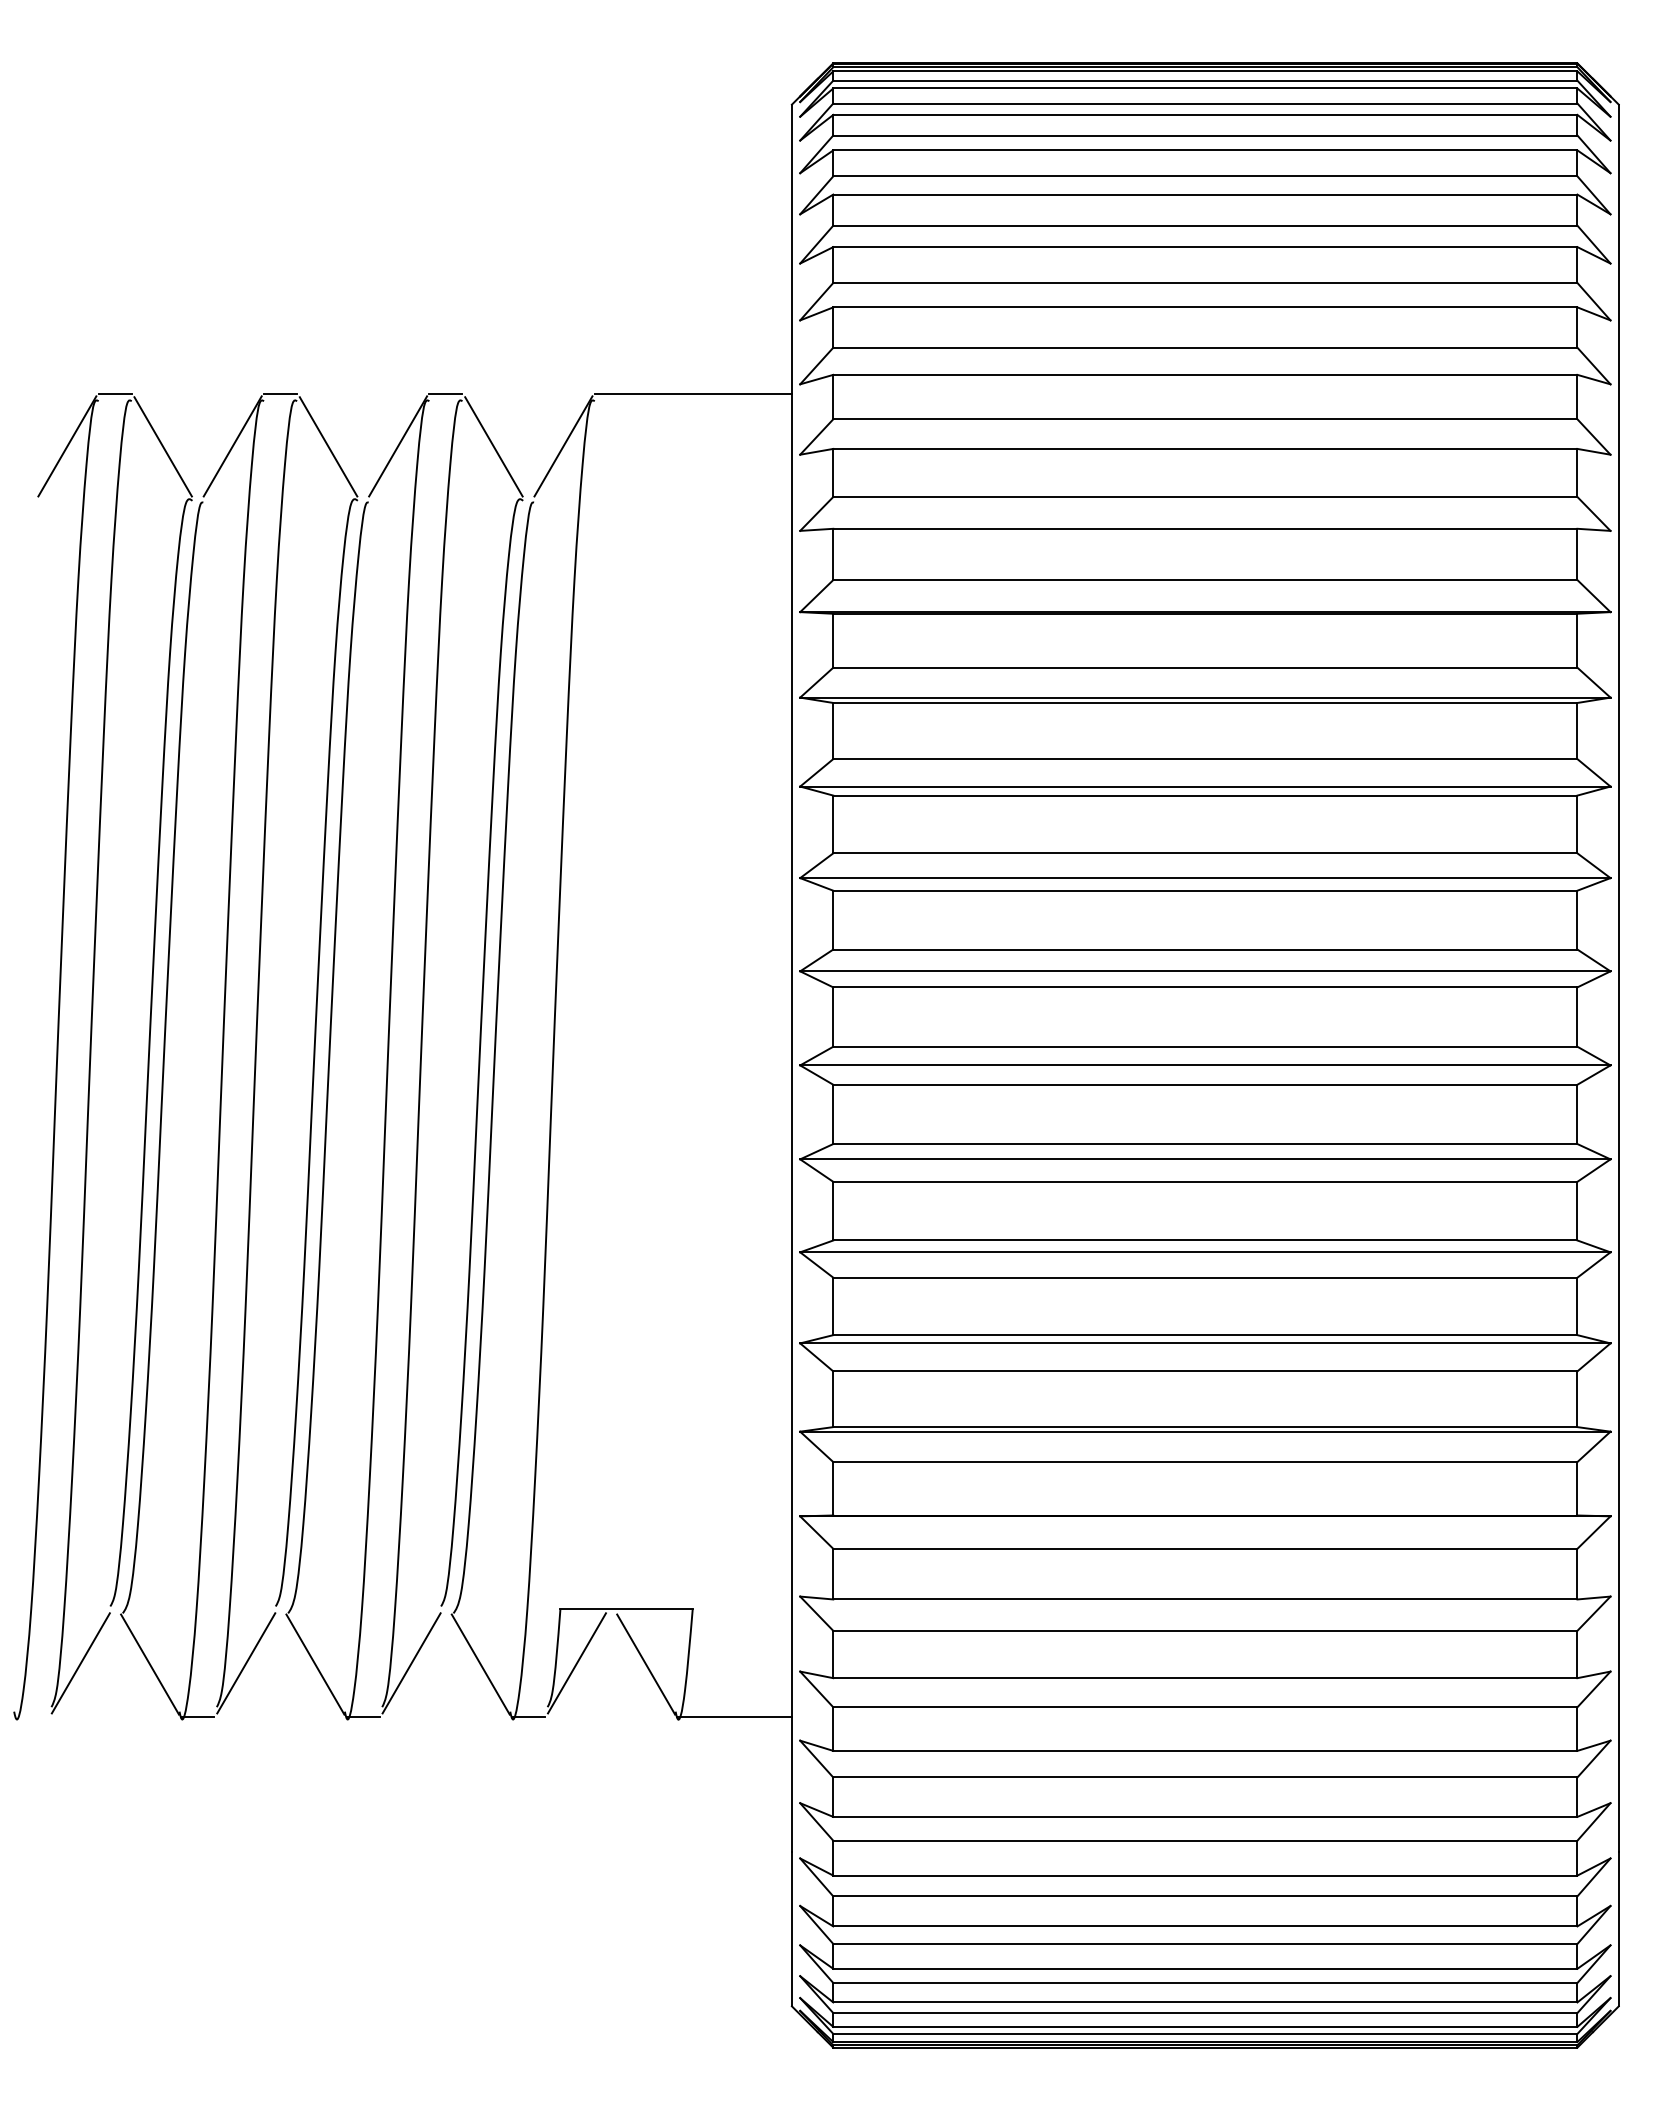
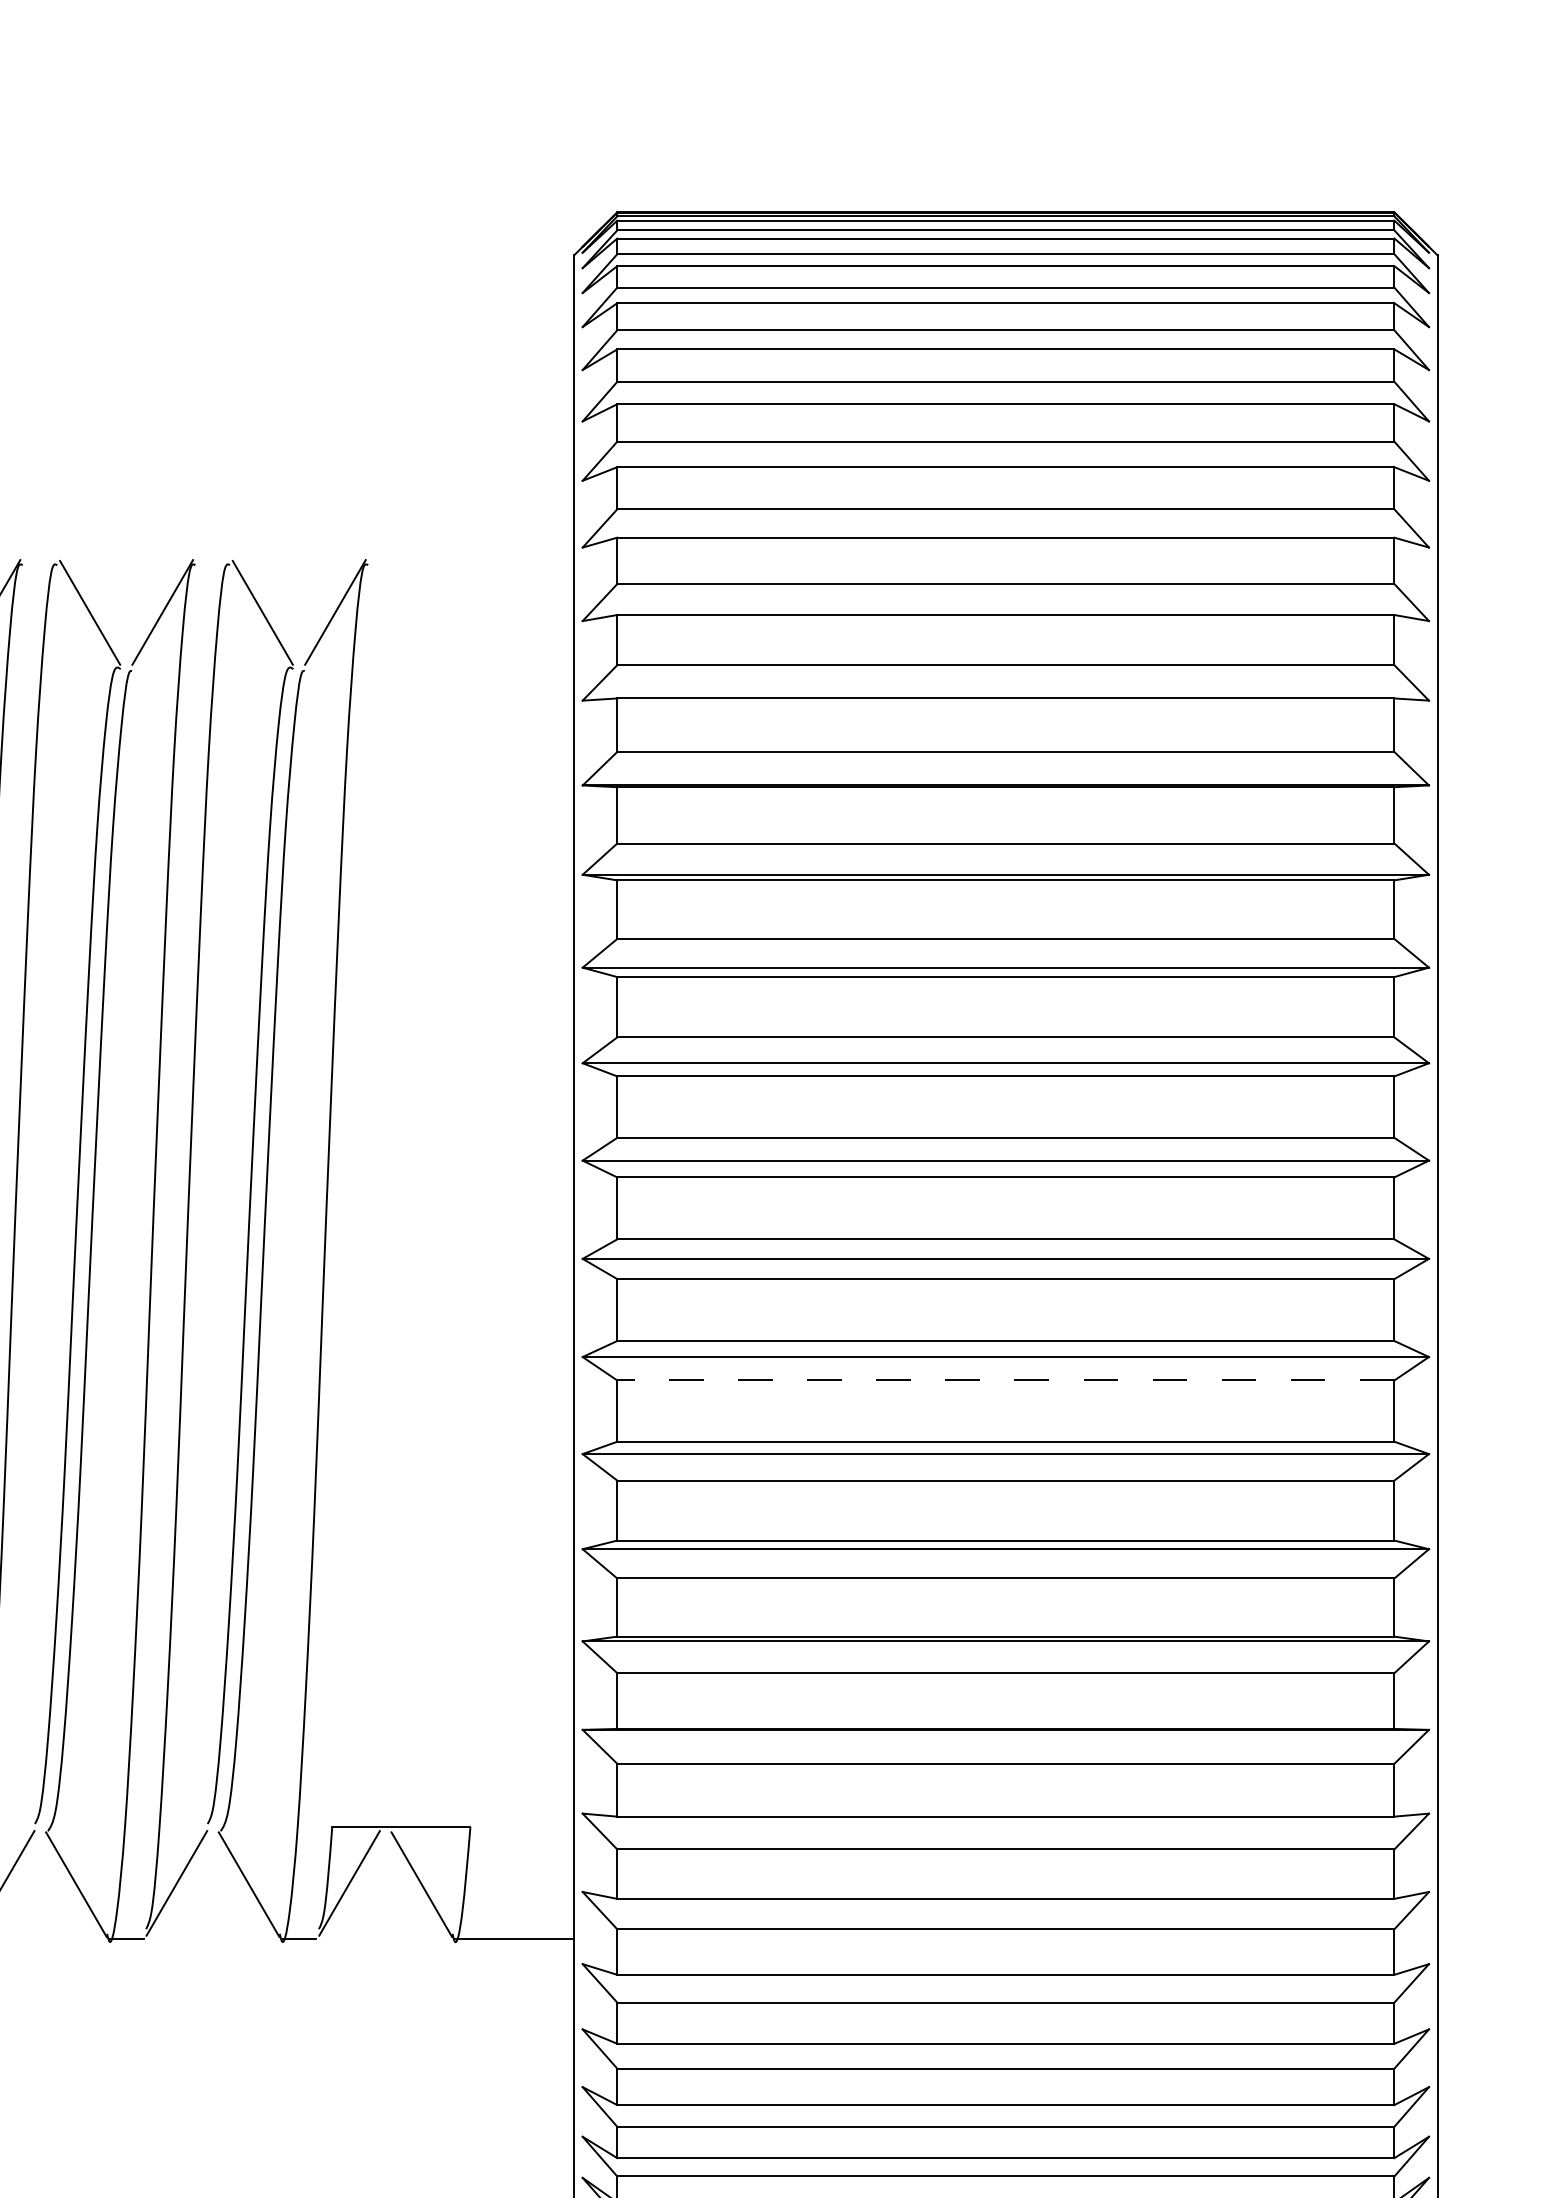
line: (280, 394) -> (39, 558), removed
line: (445, 394) -> (212, 558), removed
line: (692, 394) -> (470, 558), removed
line: (1204, 1181) -> (1004, 1380), solid -> dashed

